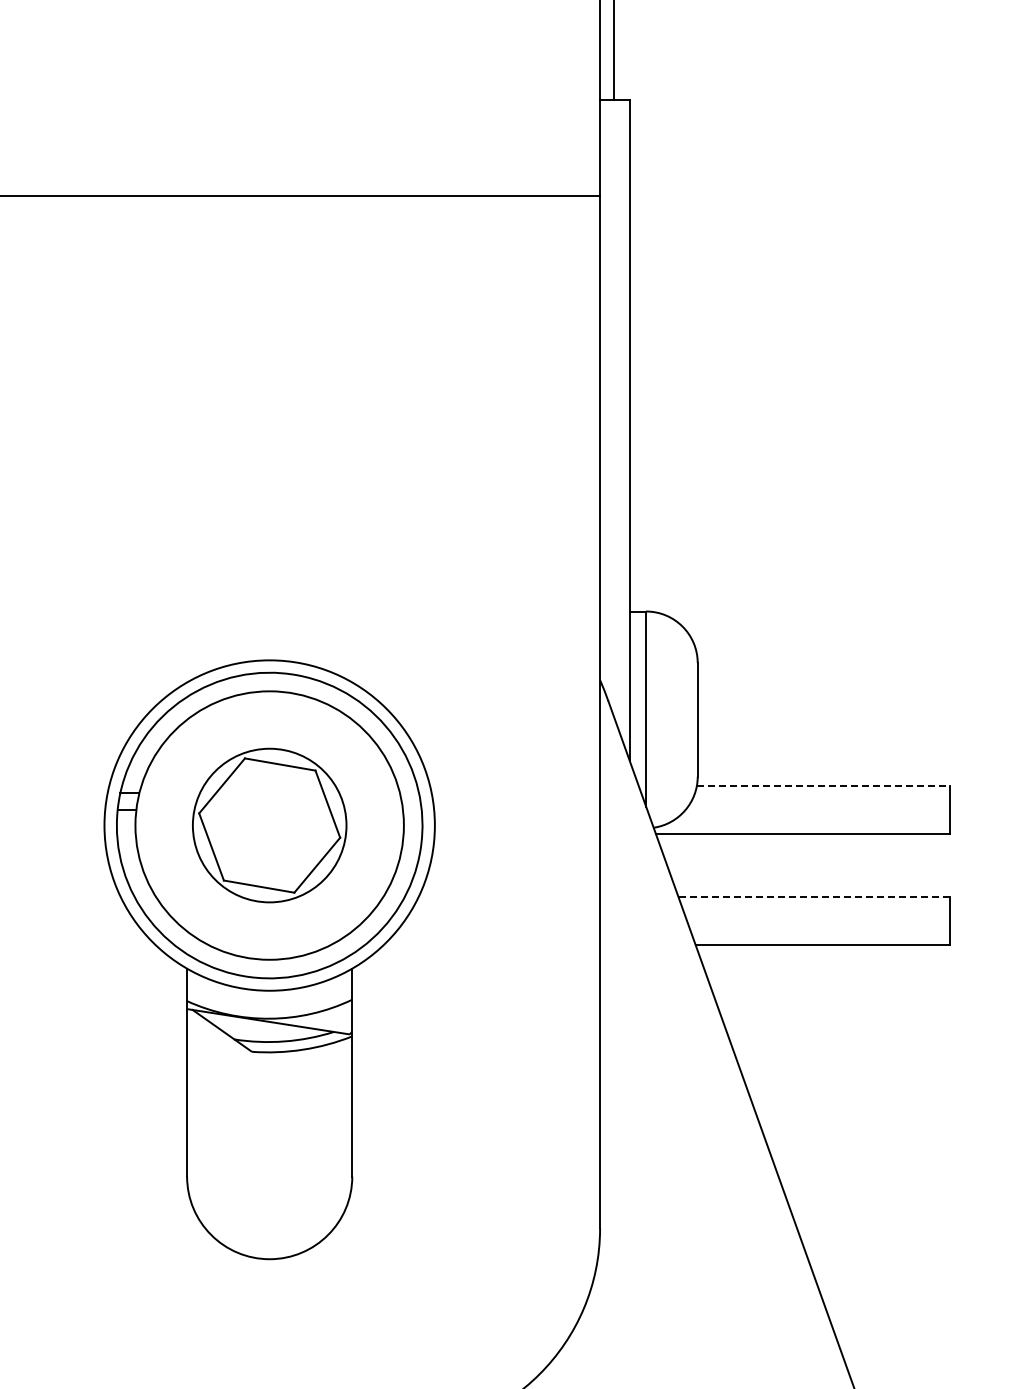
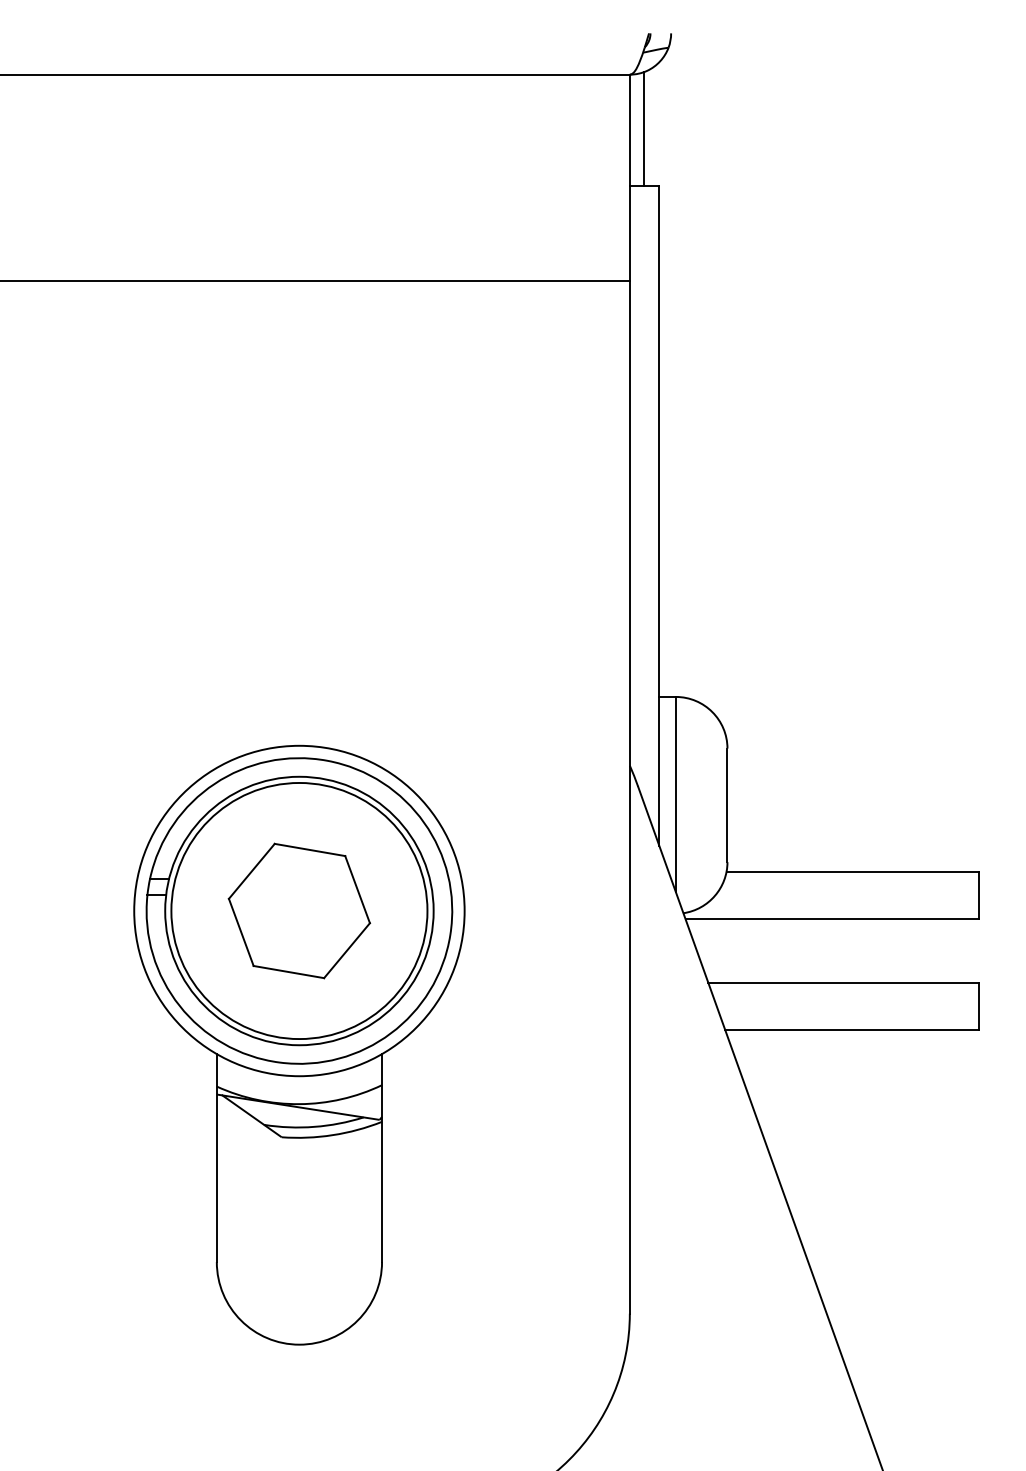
line: (823, 786) -> (853, 871), dashed -> solid
circle: (269, 825) -> (299, 910), size x1.67
line: (813, 897) -> (843, 982), dashed -> solid

